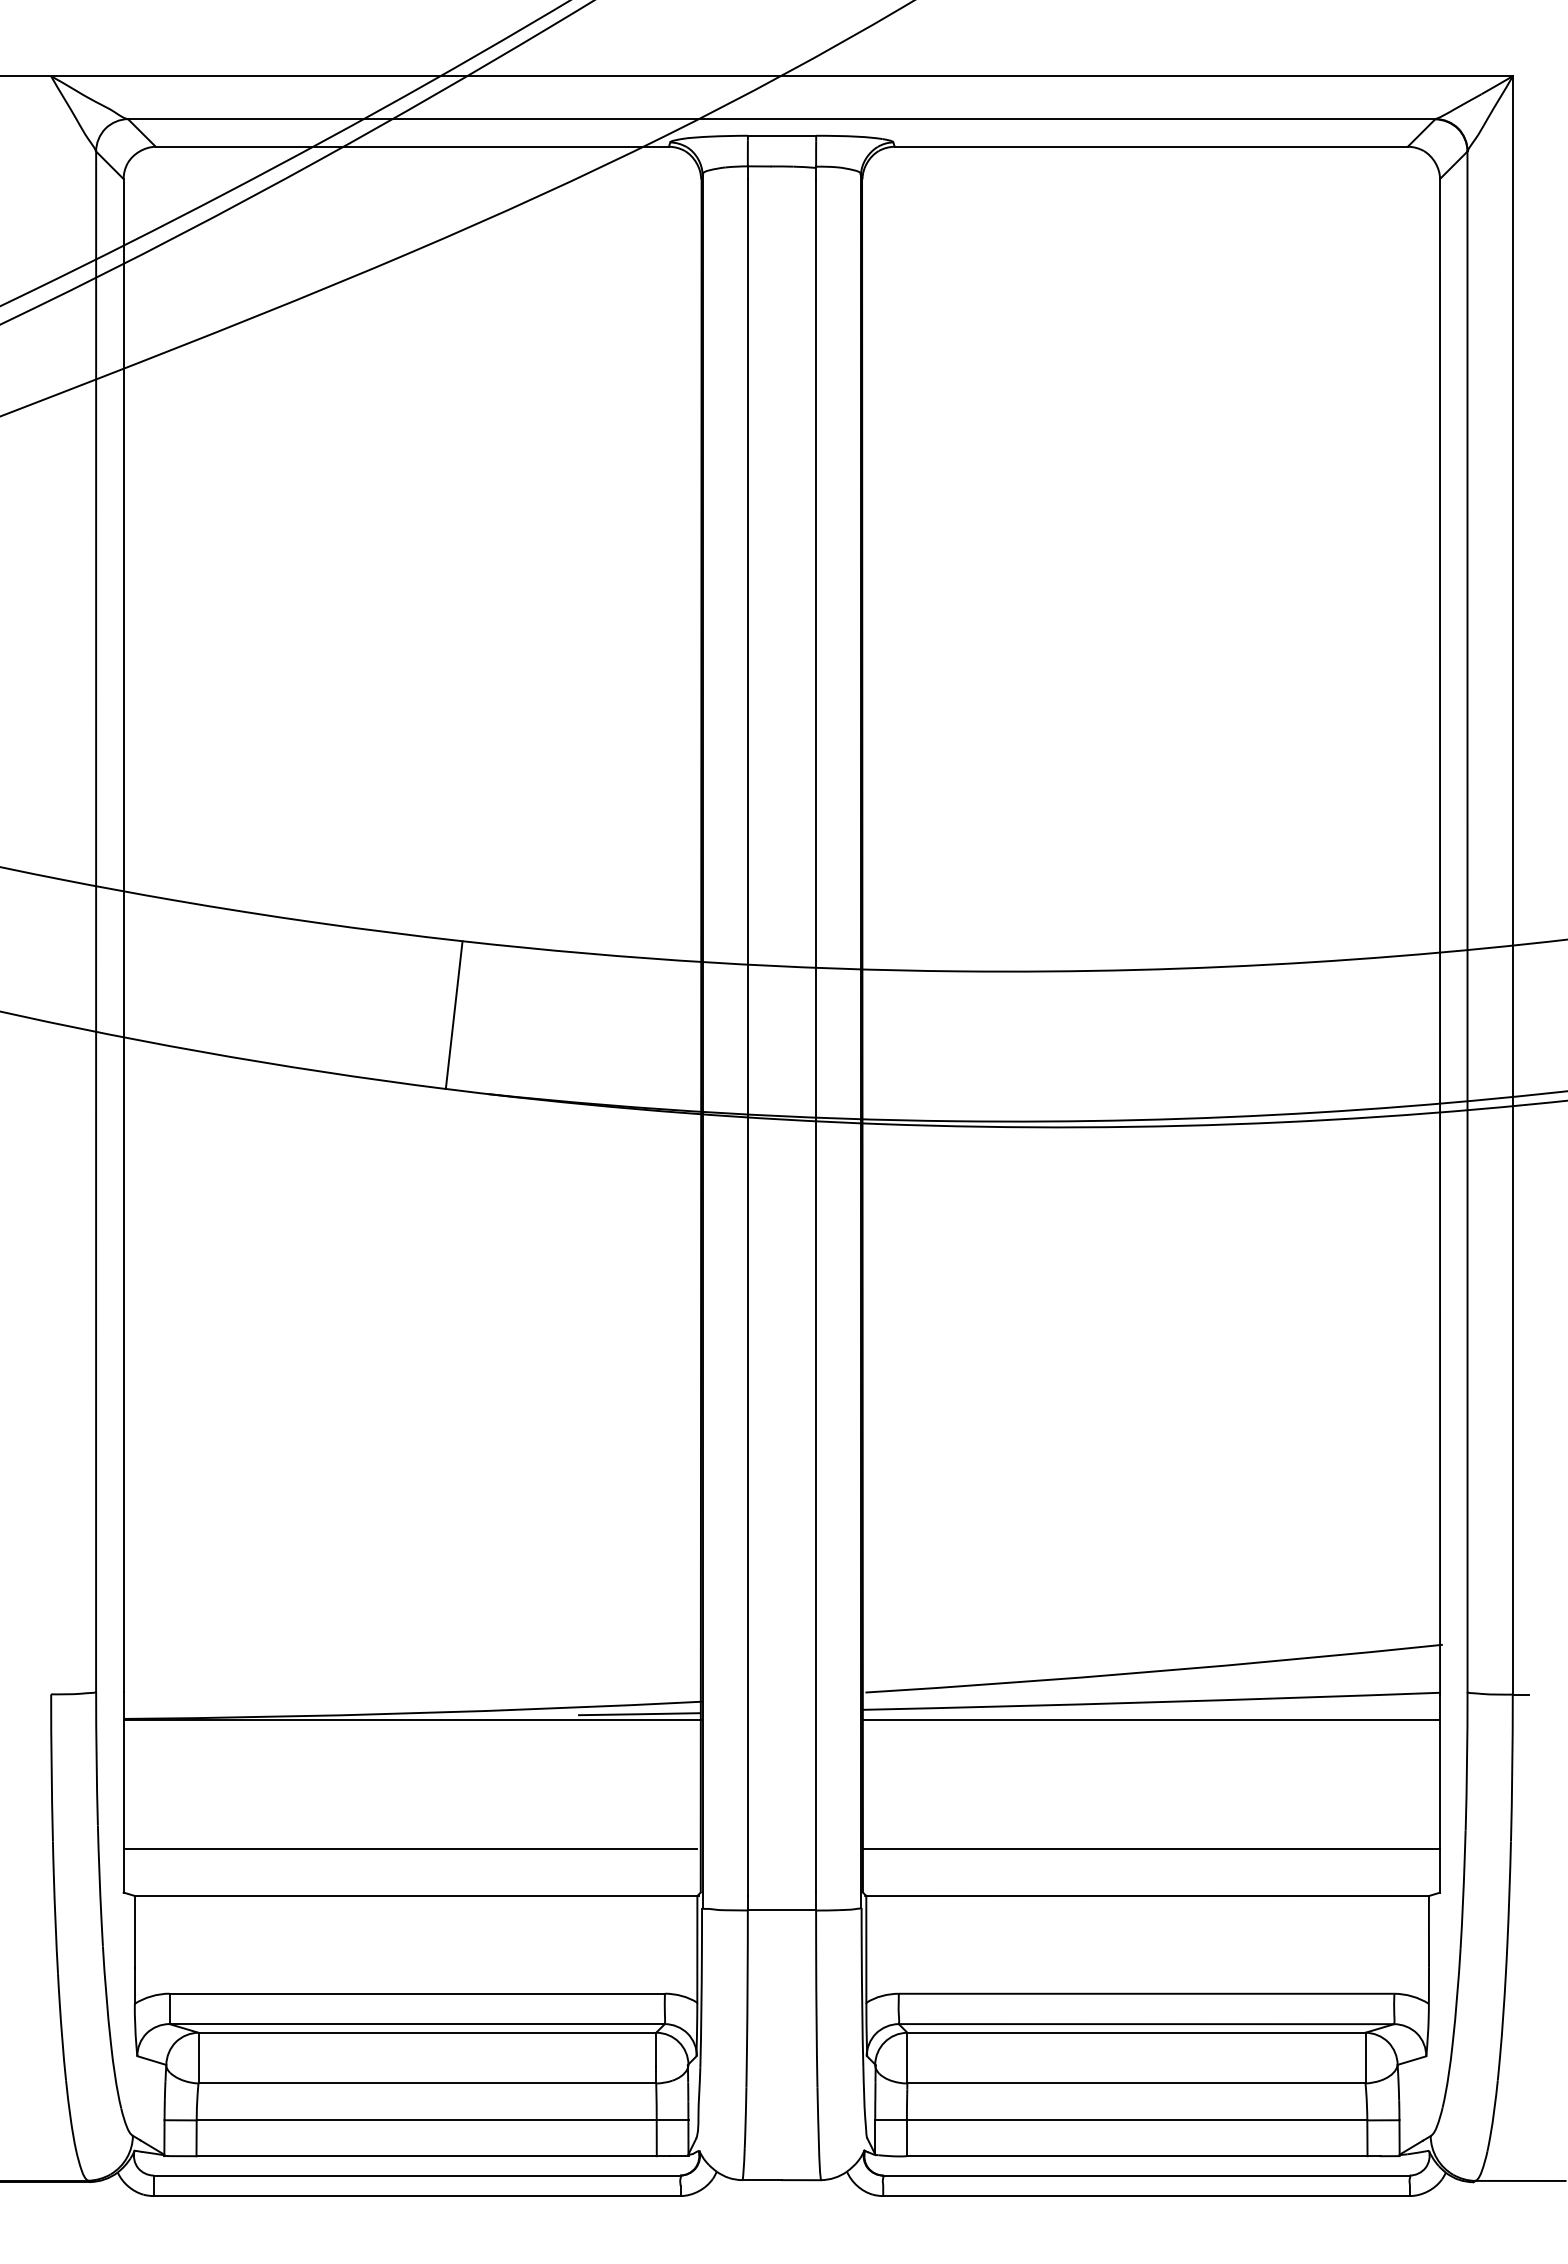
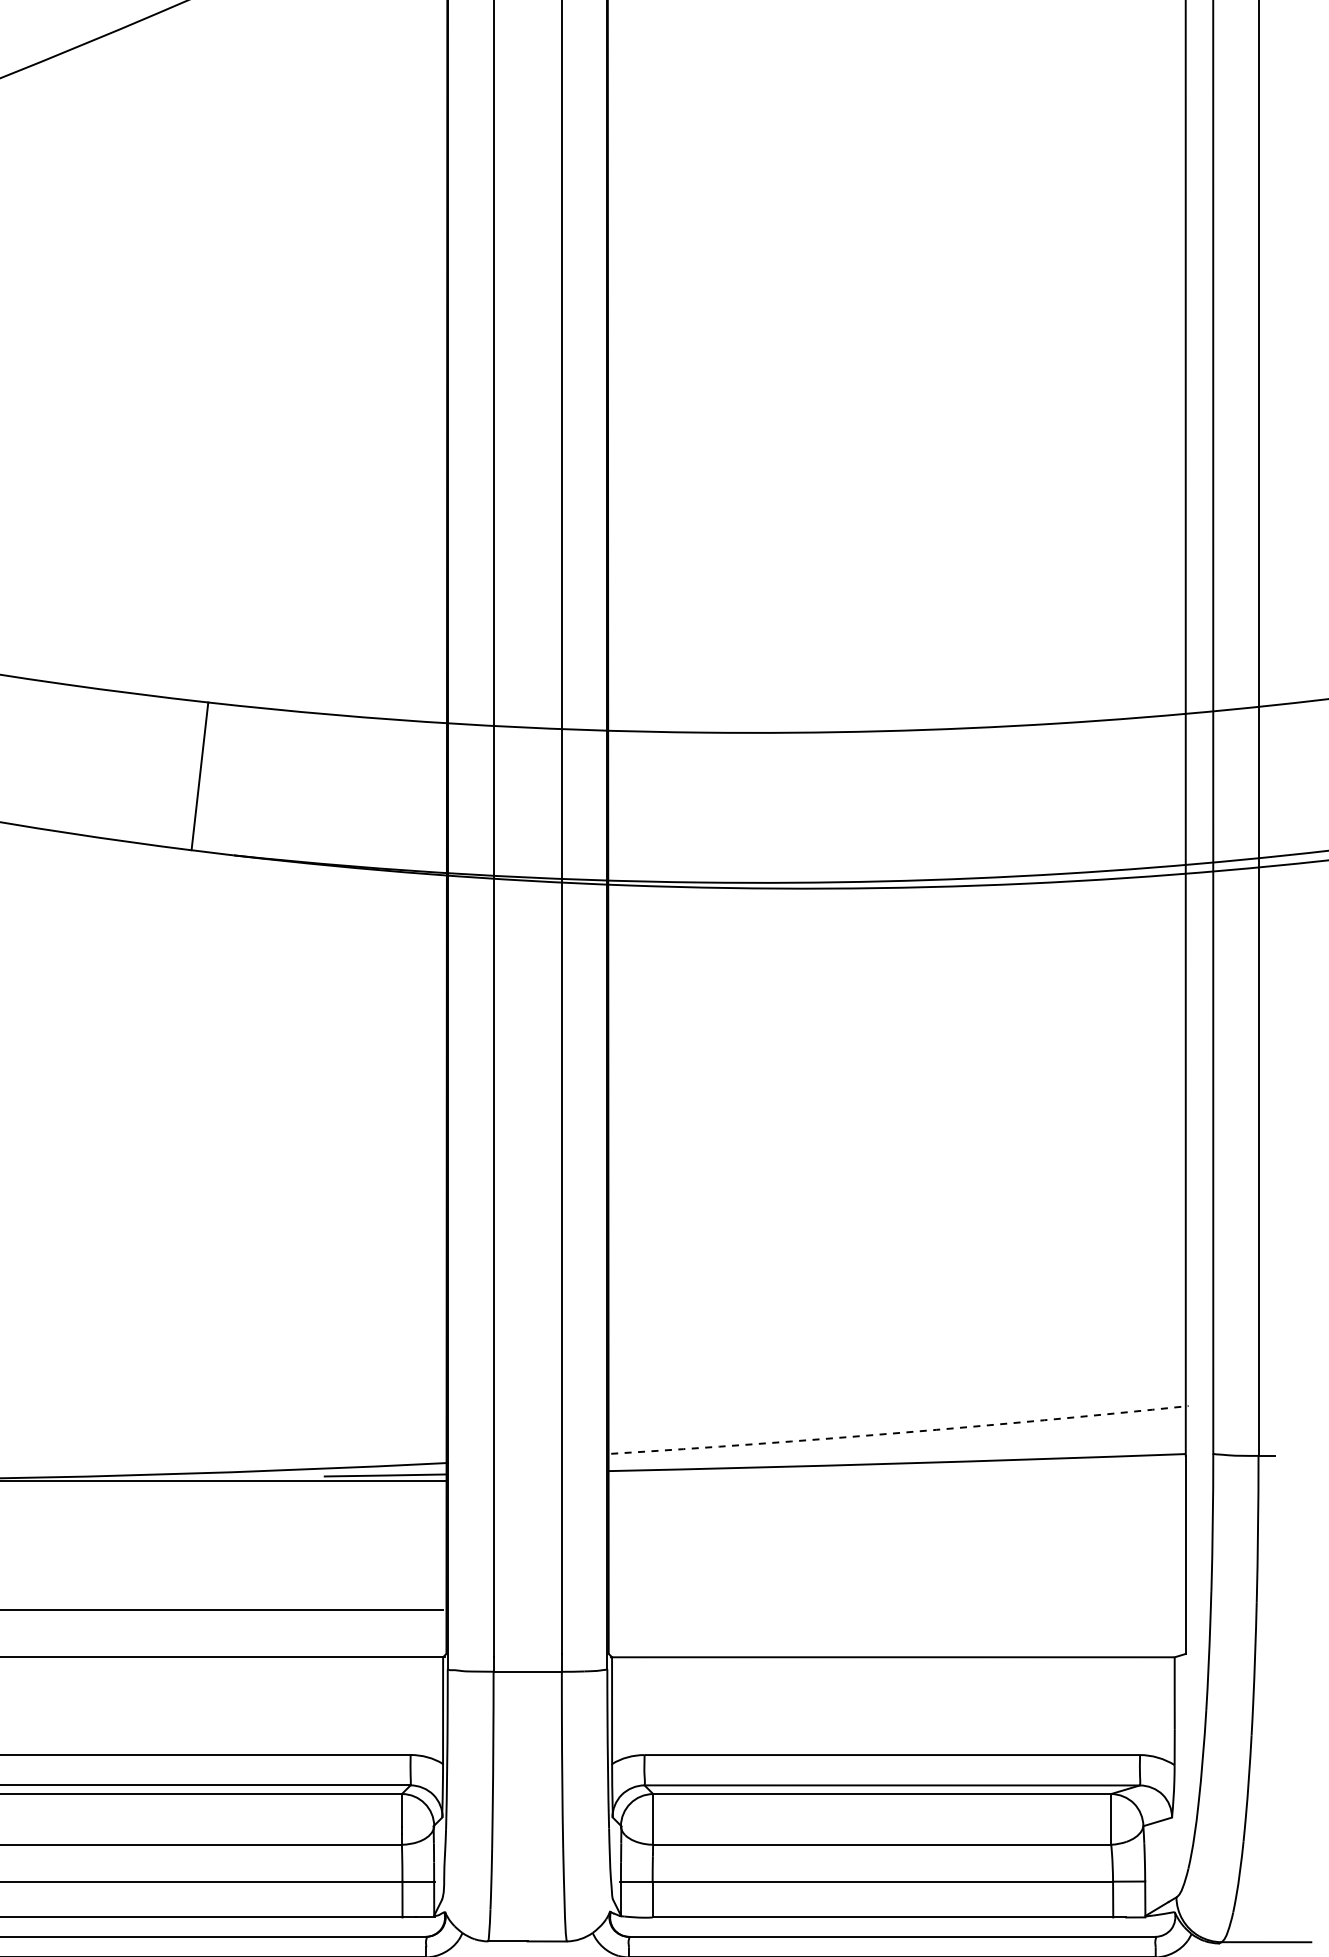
arc: (1154, 1671) -> (900, 1432), solid -> dashed
line: (1151, 1719) -> (897, 1480), removed
line: (1152, 1848) -> (898, 1609), removed

